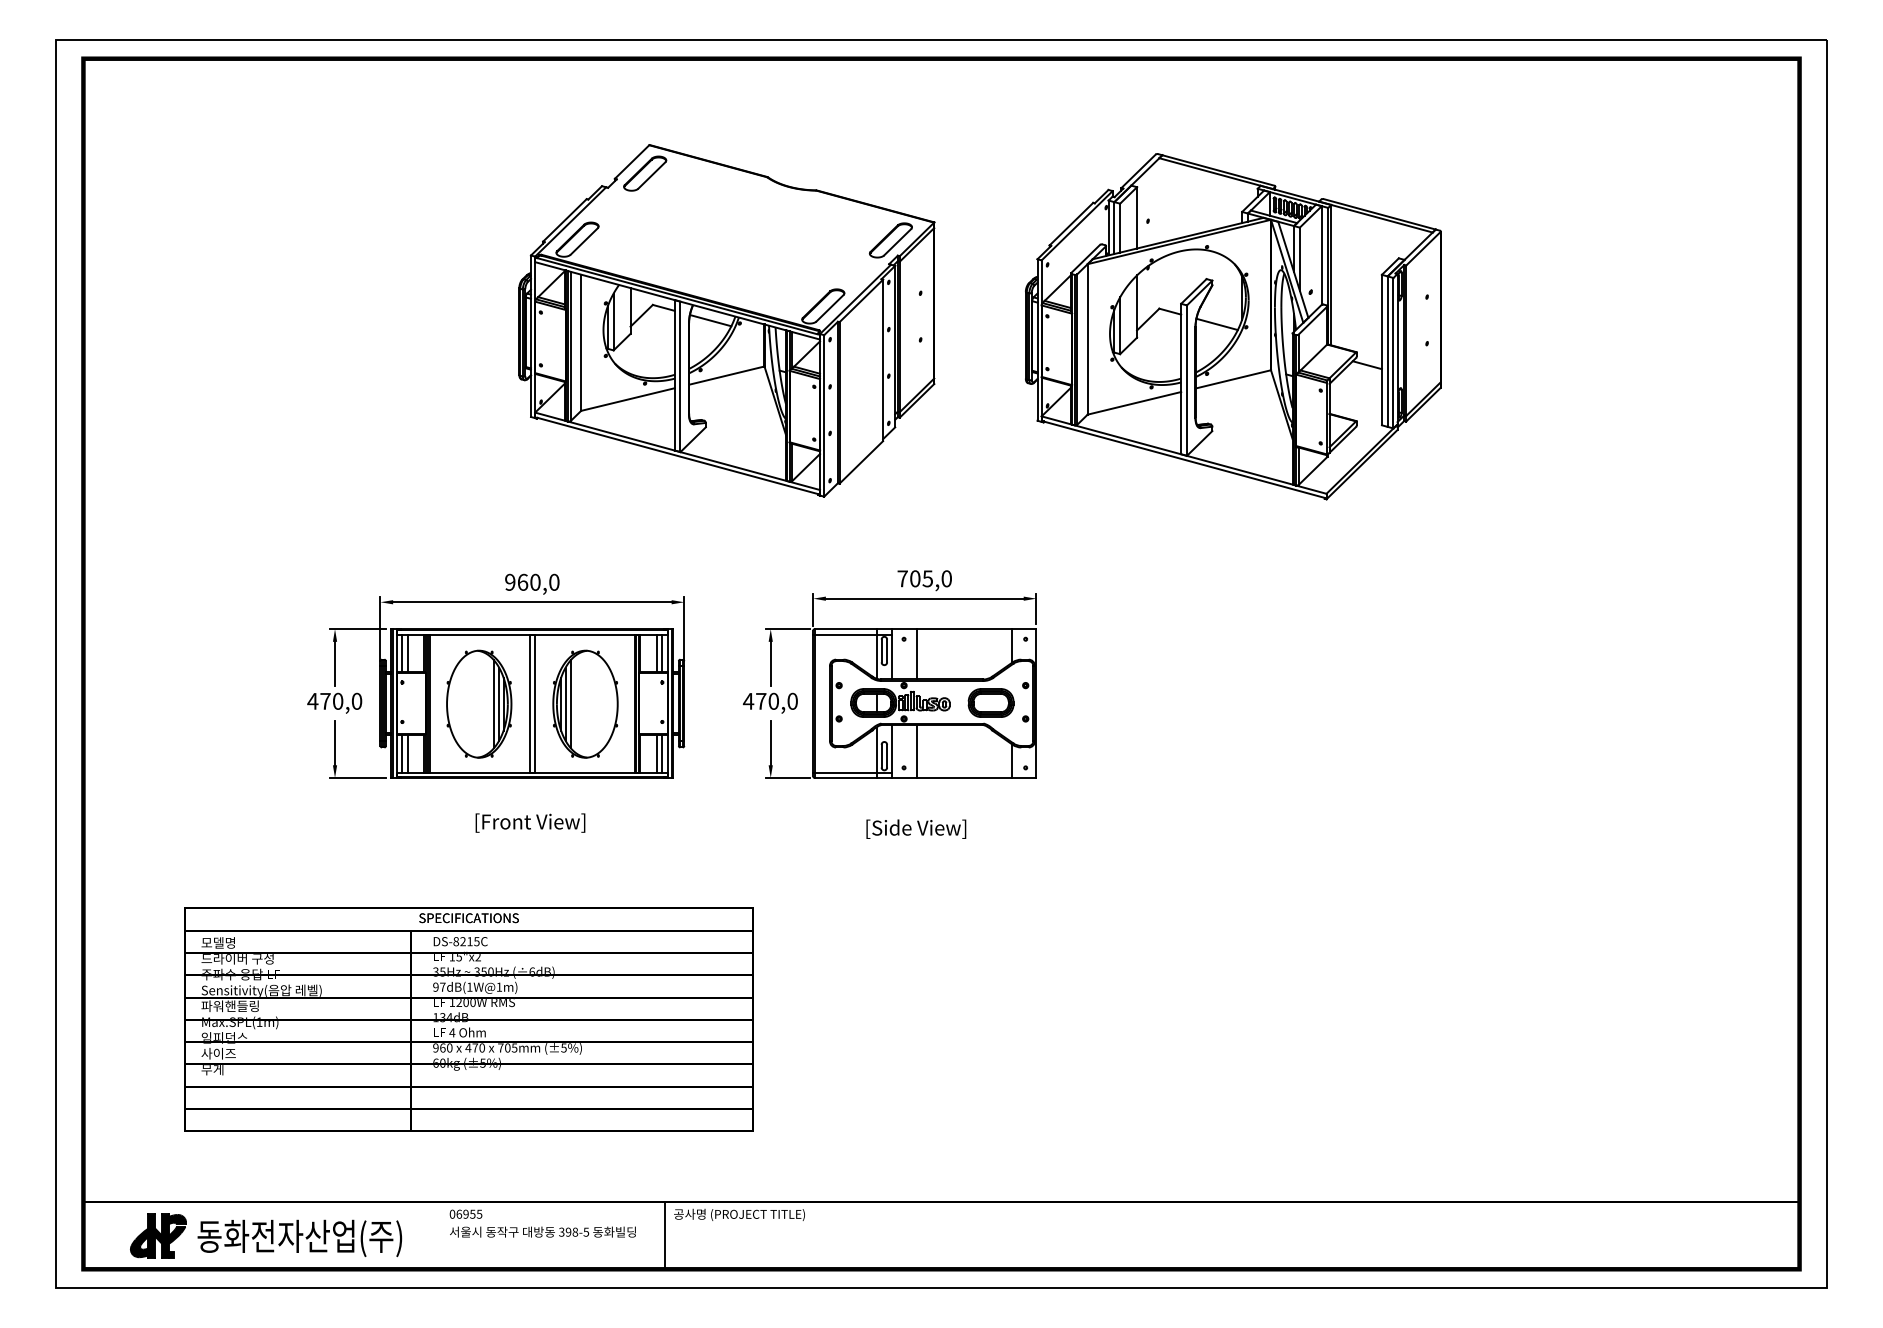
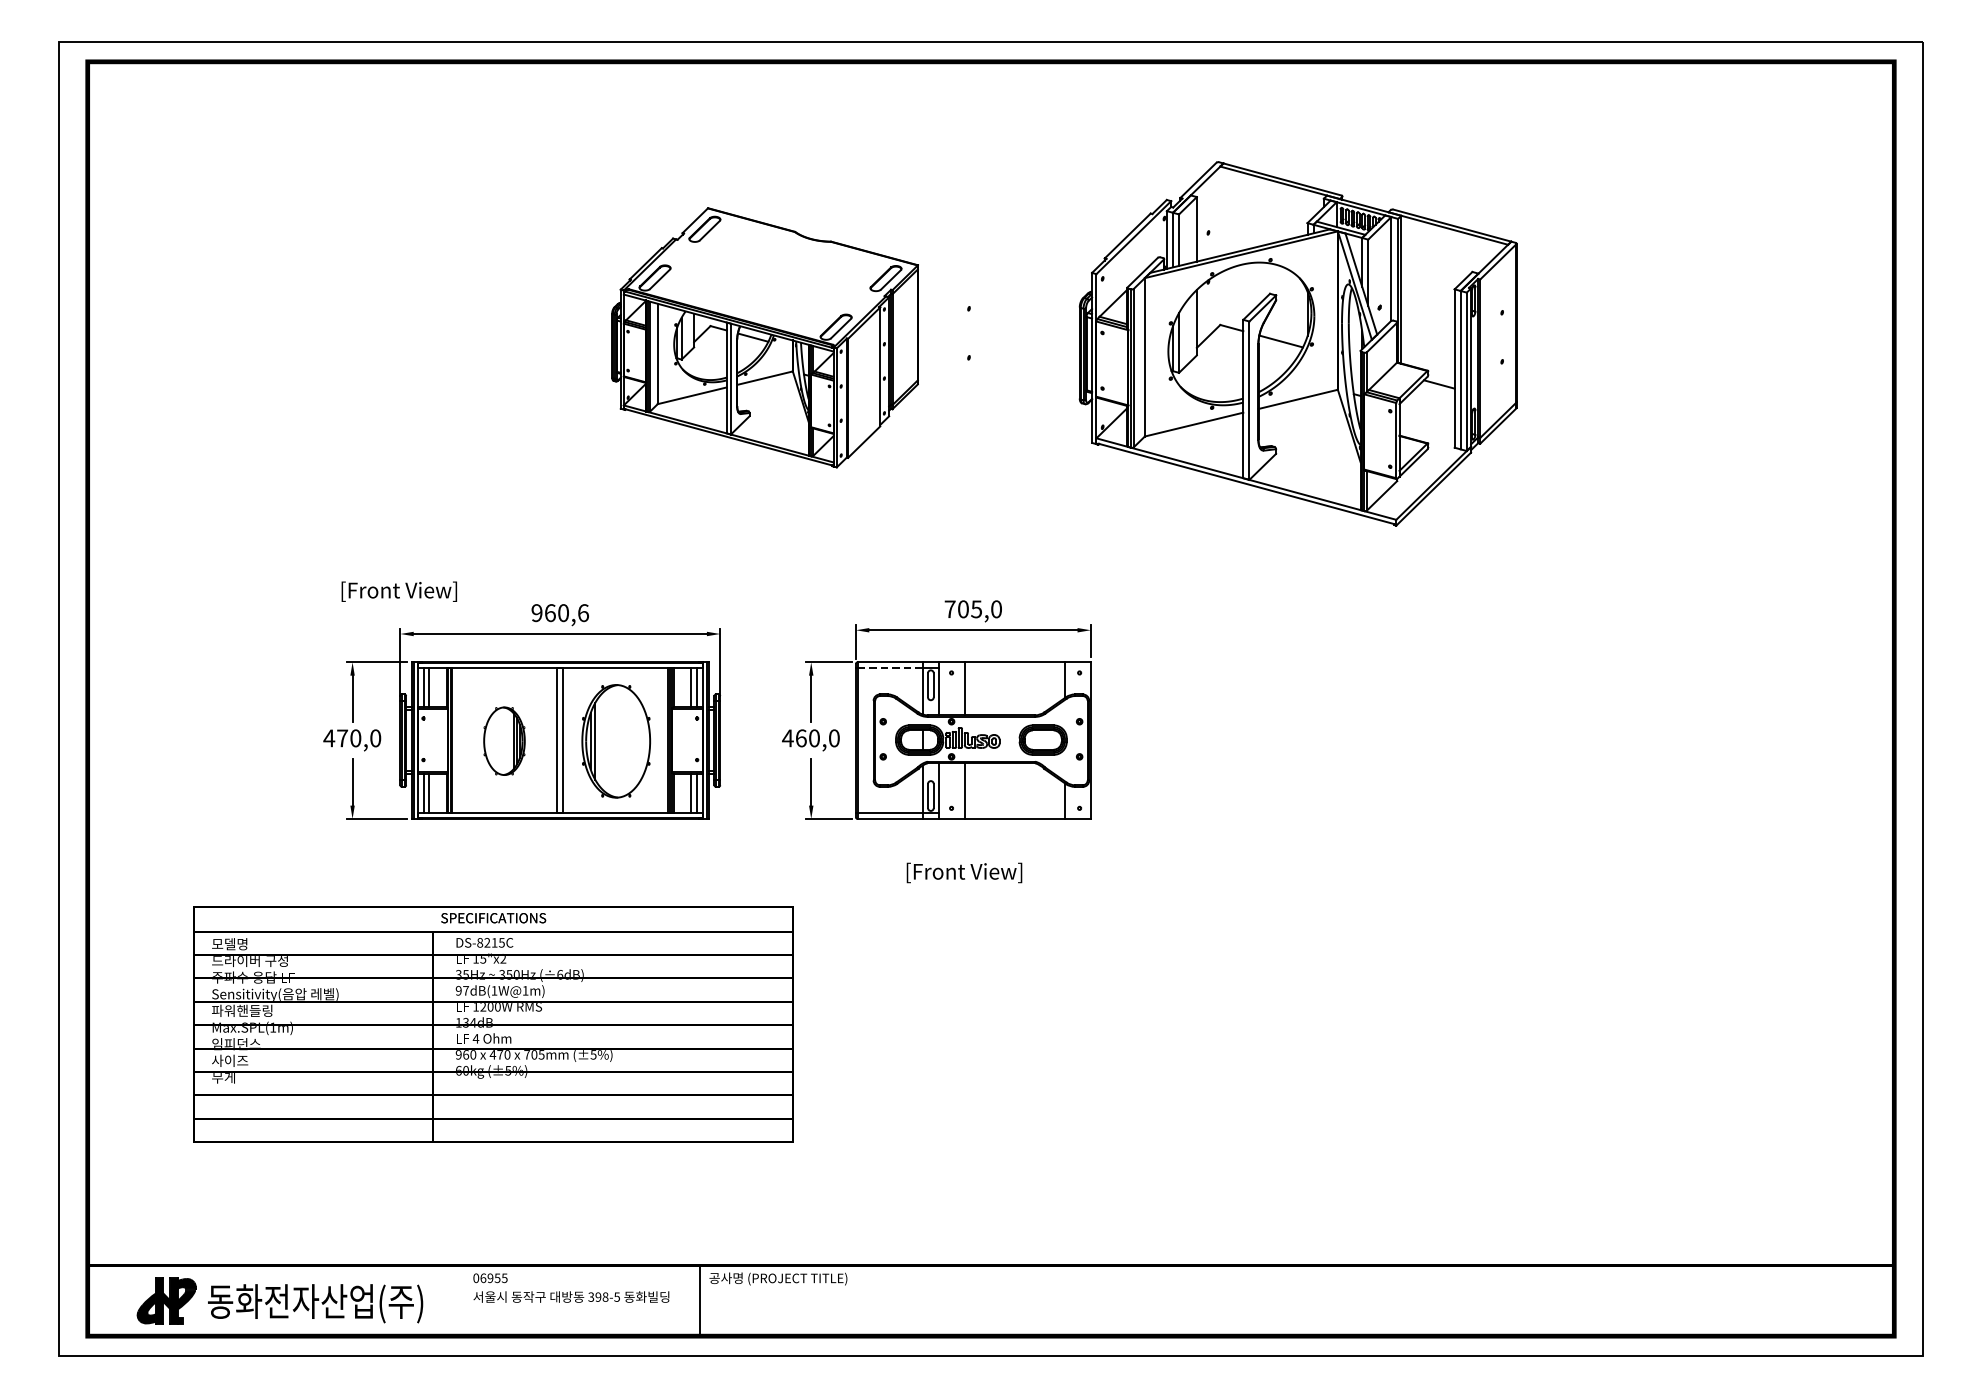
part: (726, 320) -> (764, 337), size x0.7
text: (554, 581) -> (583, 612), 960,0 -> 960,6
line: (846, 634) -> (890, 667), solid -> dashed
text: (761, 700) -> (801, 737), 470,0 -> 460,0
part: (479, 703) -> (504, 740), size x0.6
line: (570, 704) -> (600, 741), removed
text: (530, 822) -> (399, 591), moved
text: (916, 828) -> (964, 872), [Side View] -> [Front View]
part: (468, 1019) -> (493, 1024), moved

